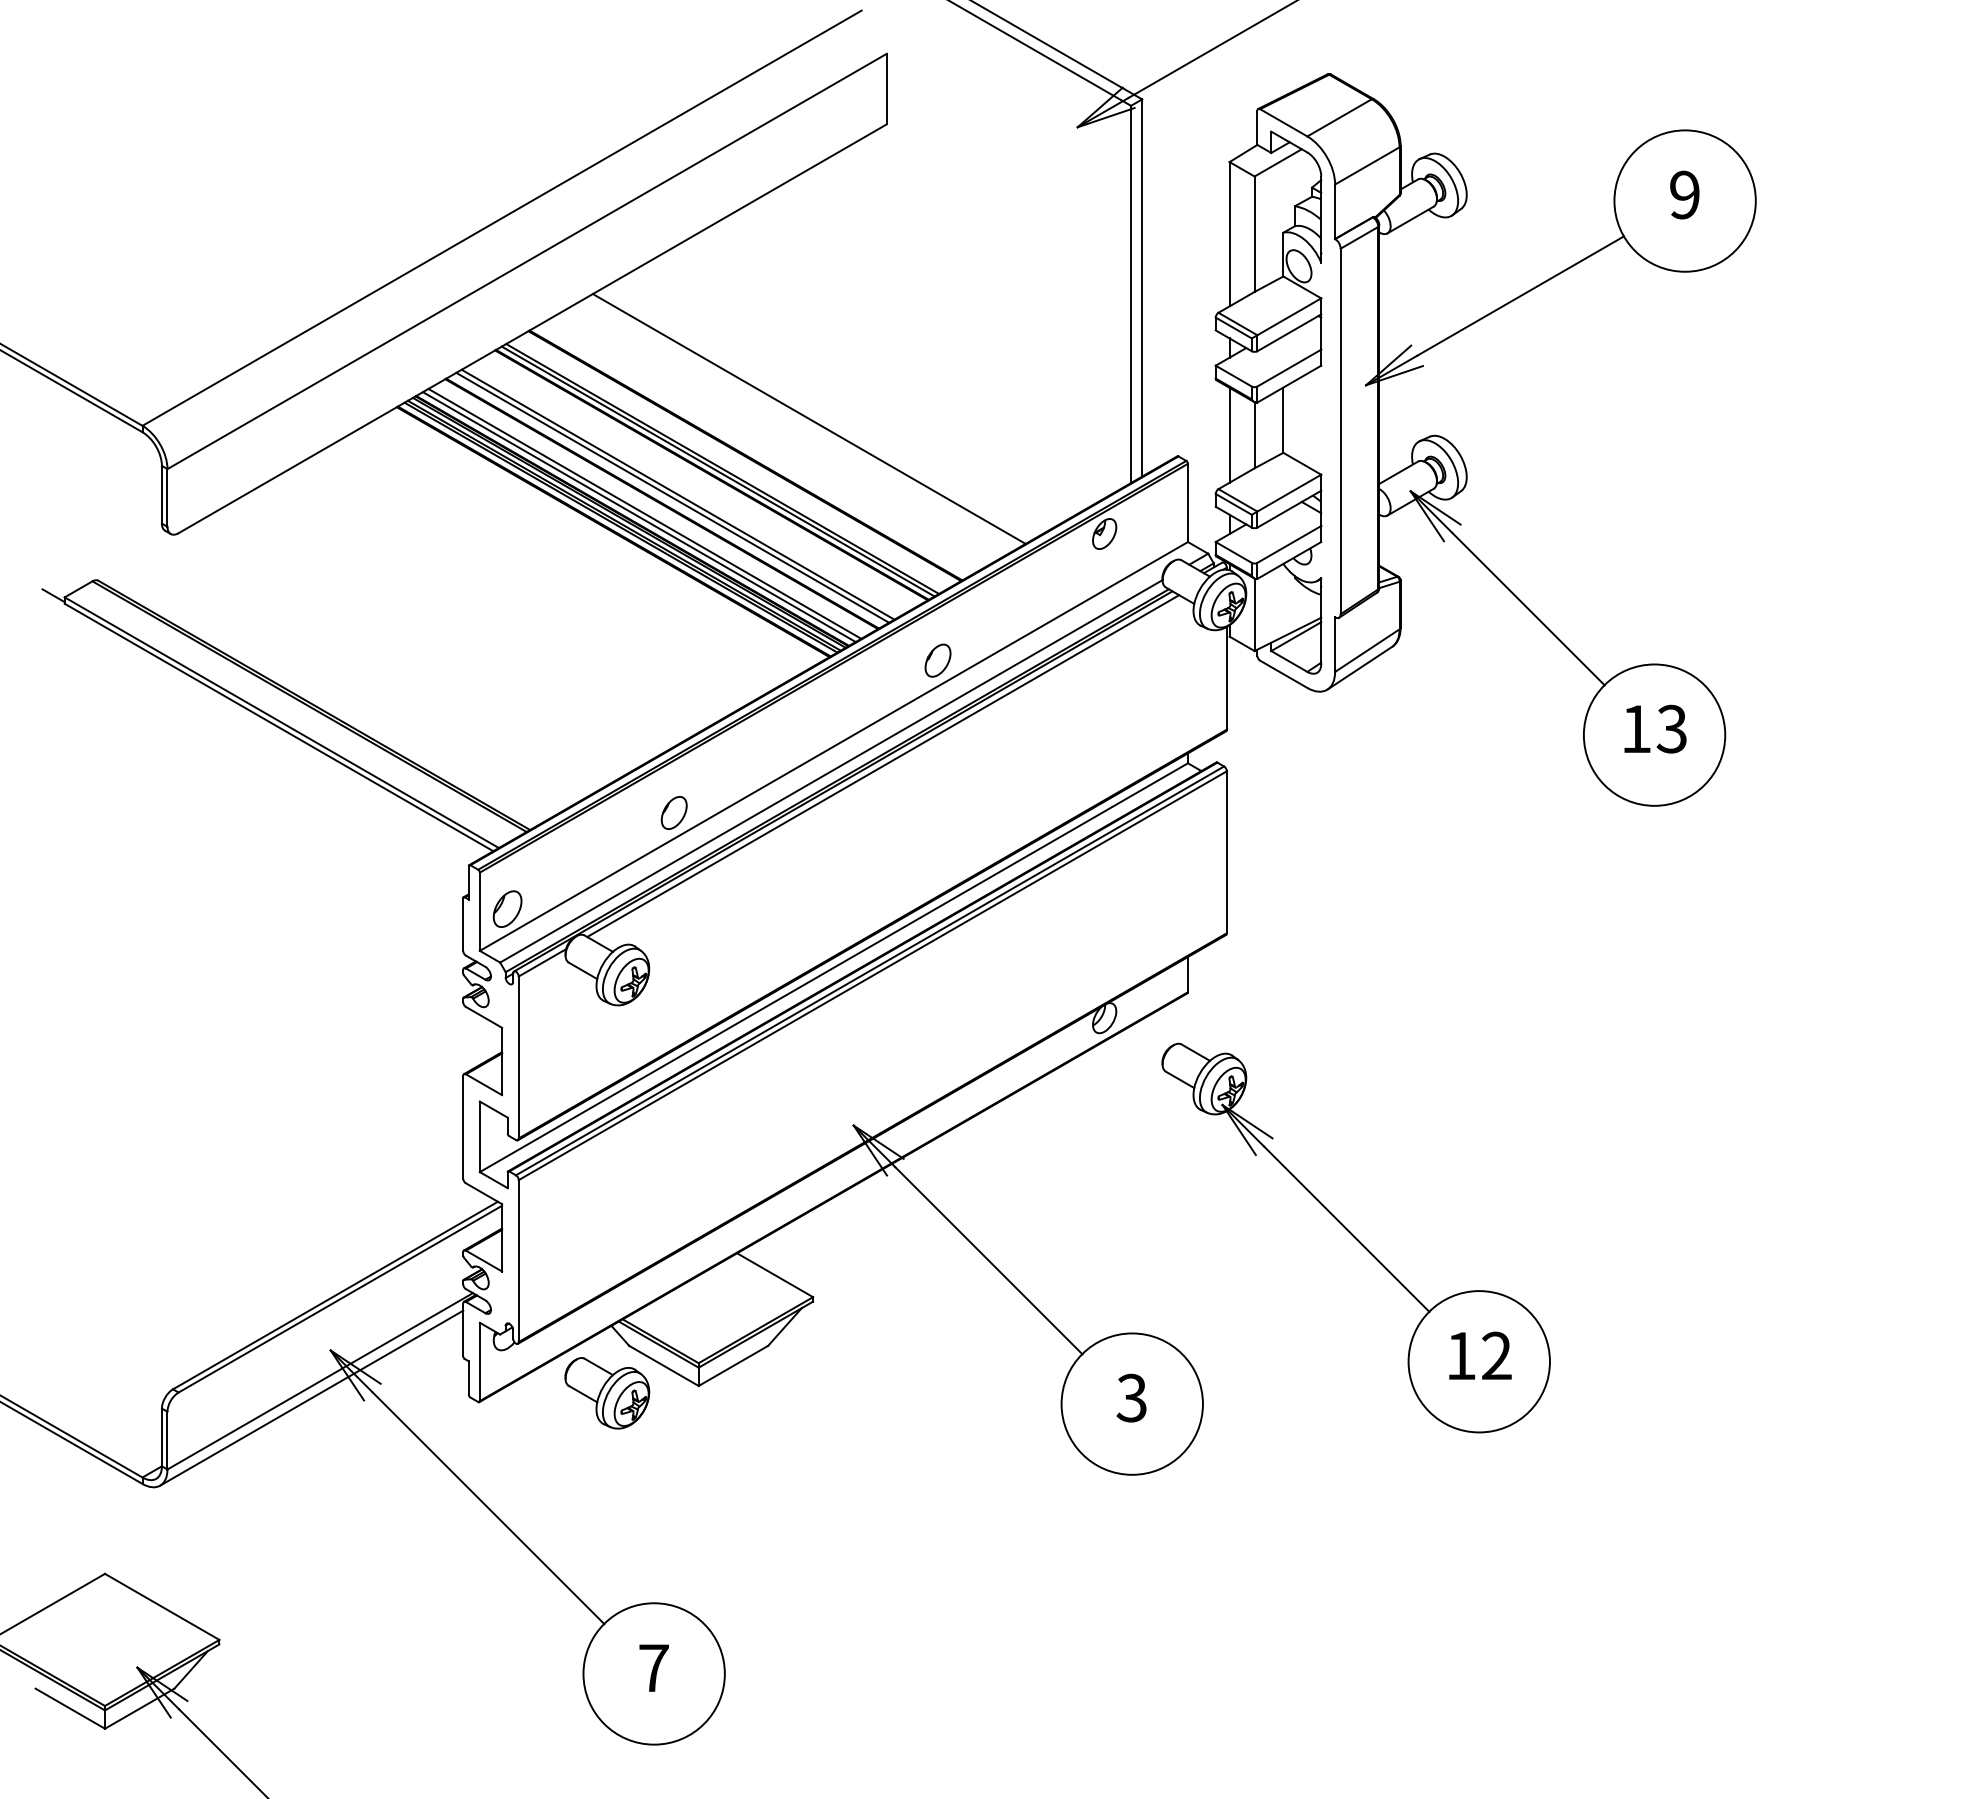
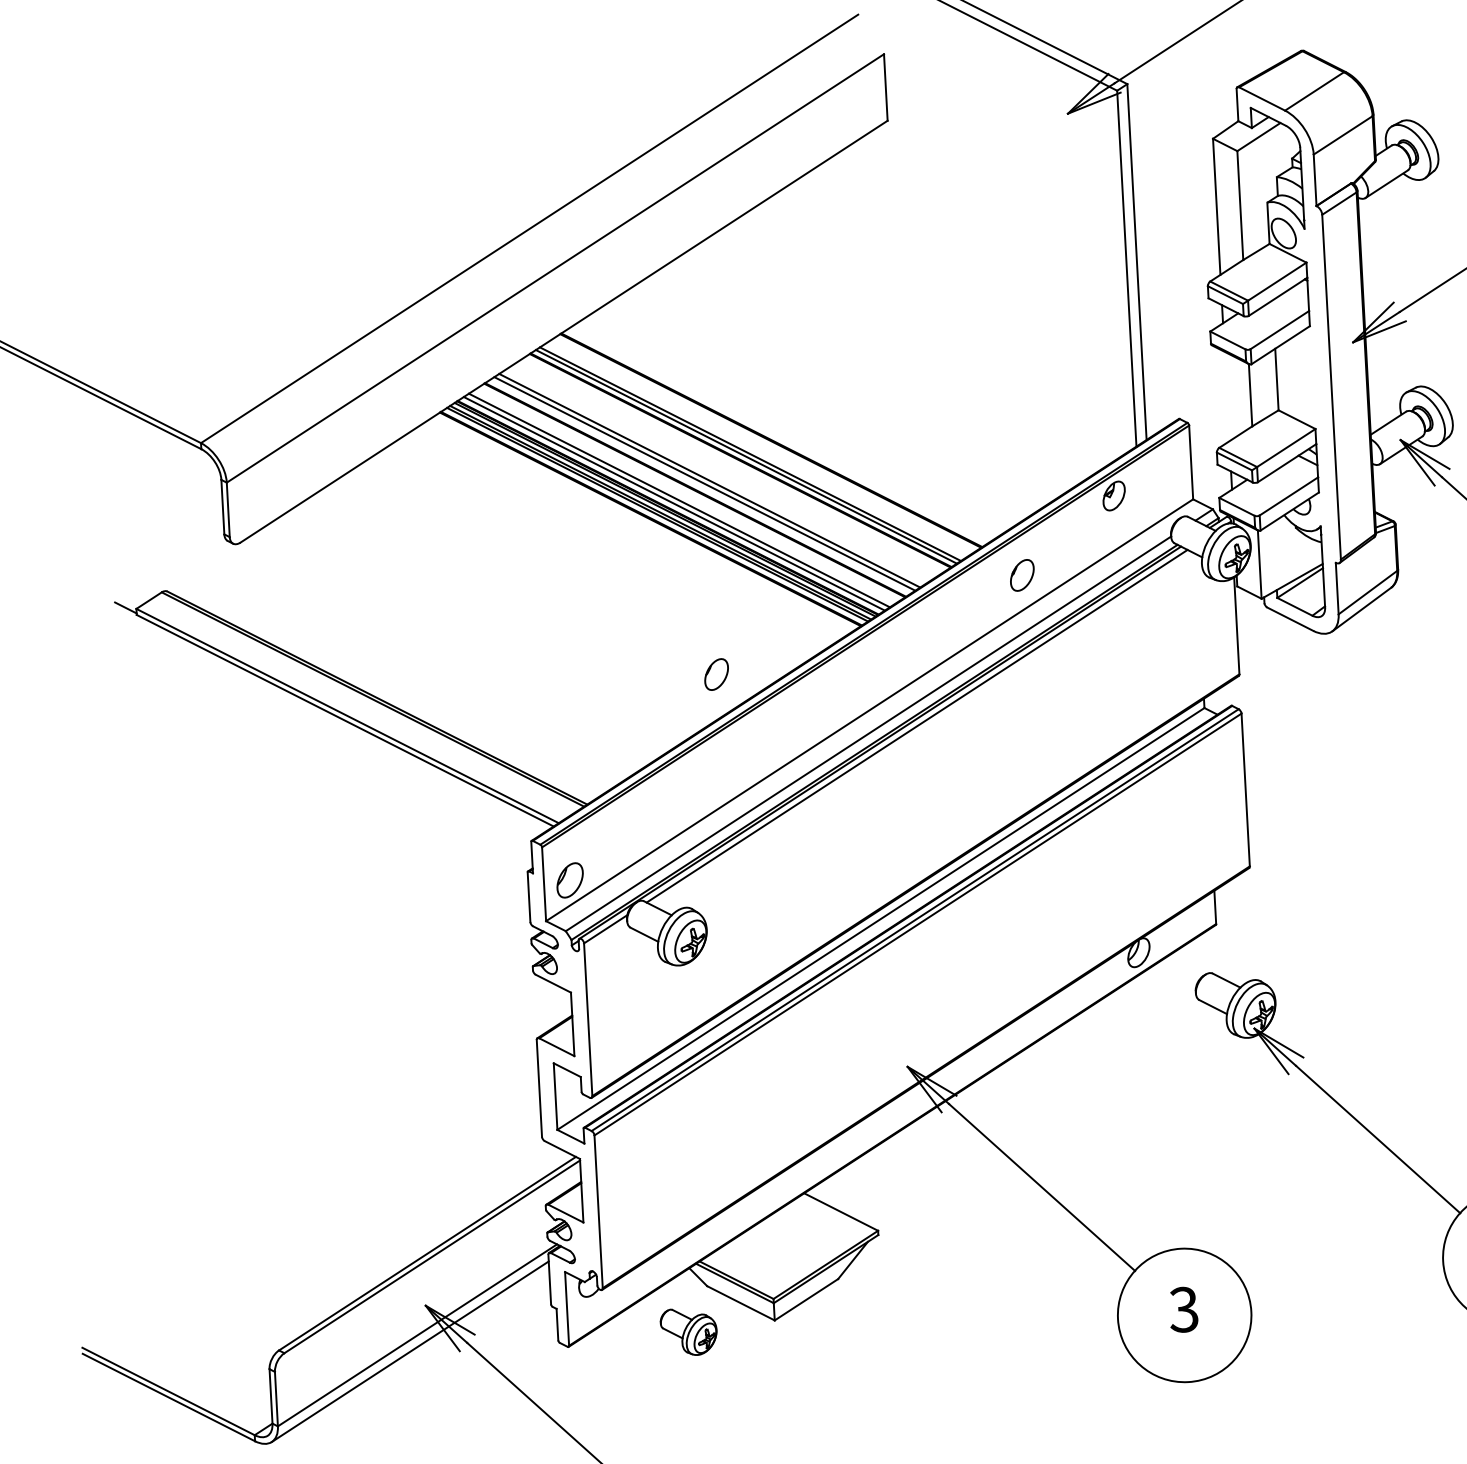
line: (808, 418) -> (828, 402), removed
line: (1229, 434) -> (1226, 395), removed
part: (937, 660) -> (1021, 575), moved
part: (673, 812) -> (715, 674), moved
part: (607, 1393) -> (689, 1332), size x0.7

